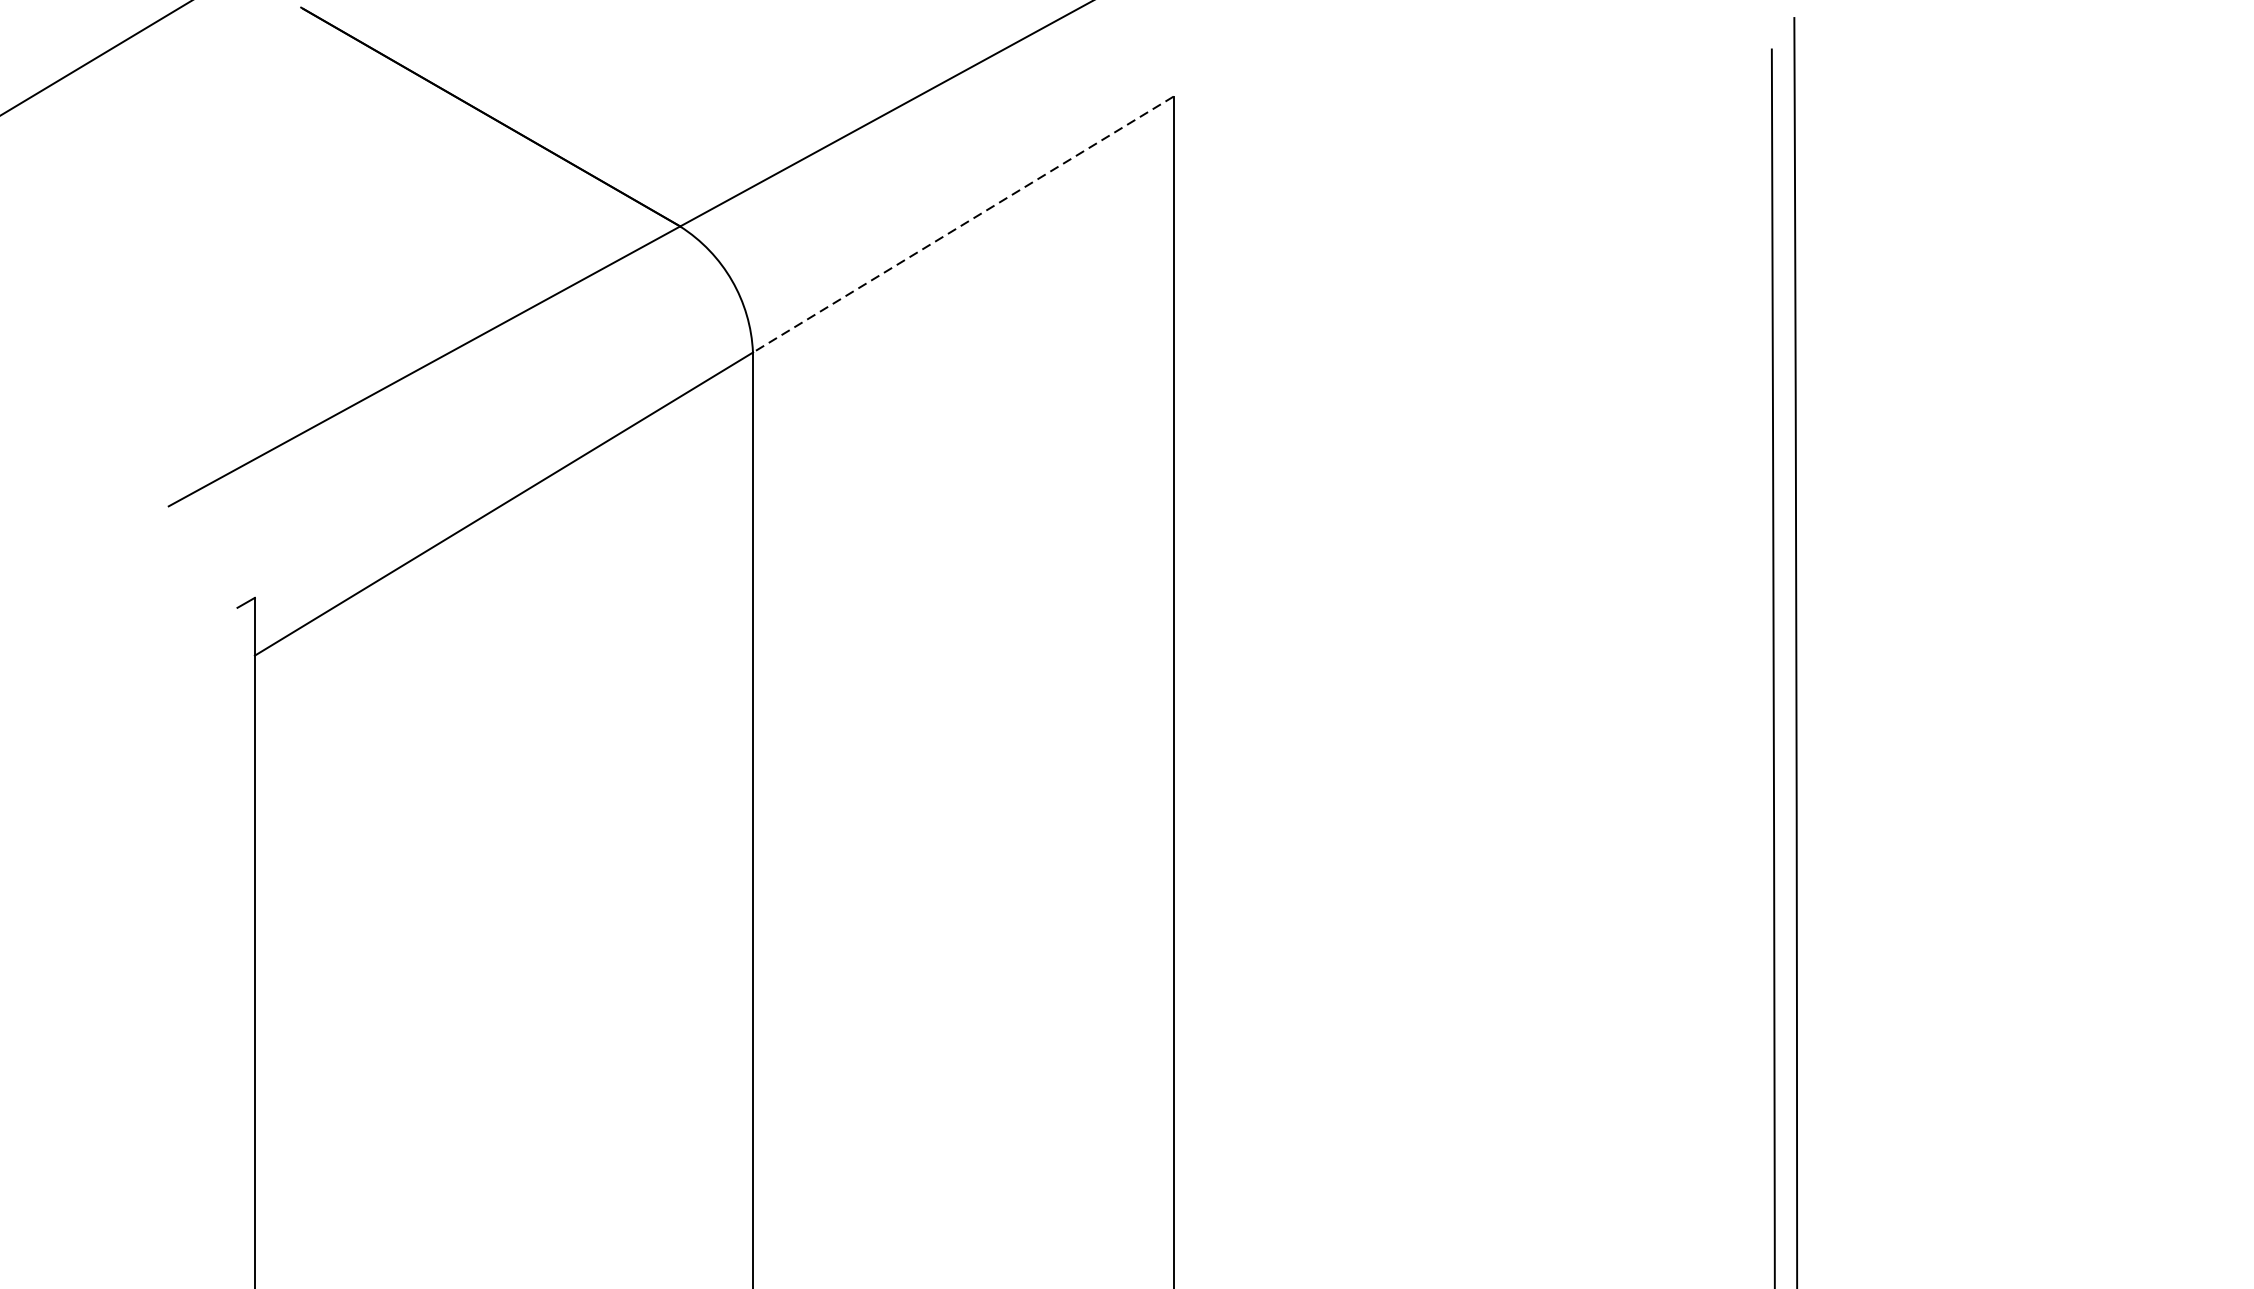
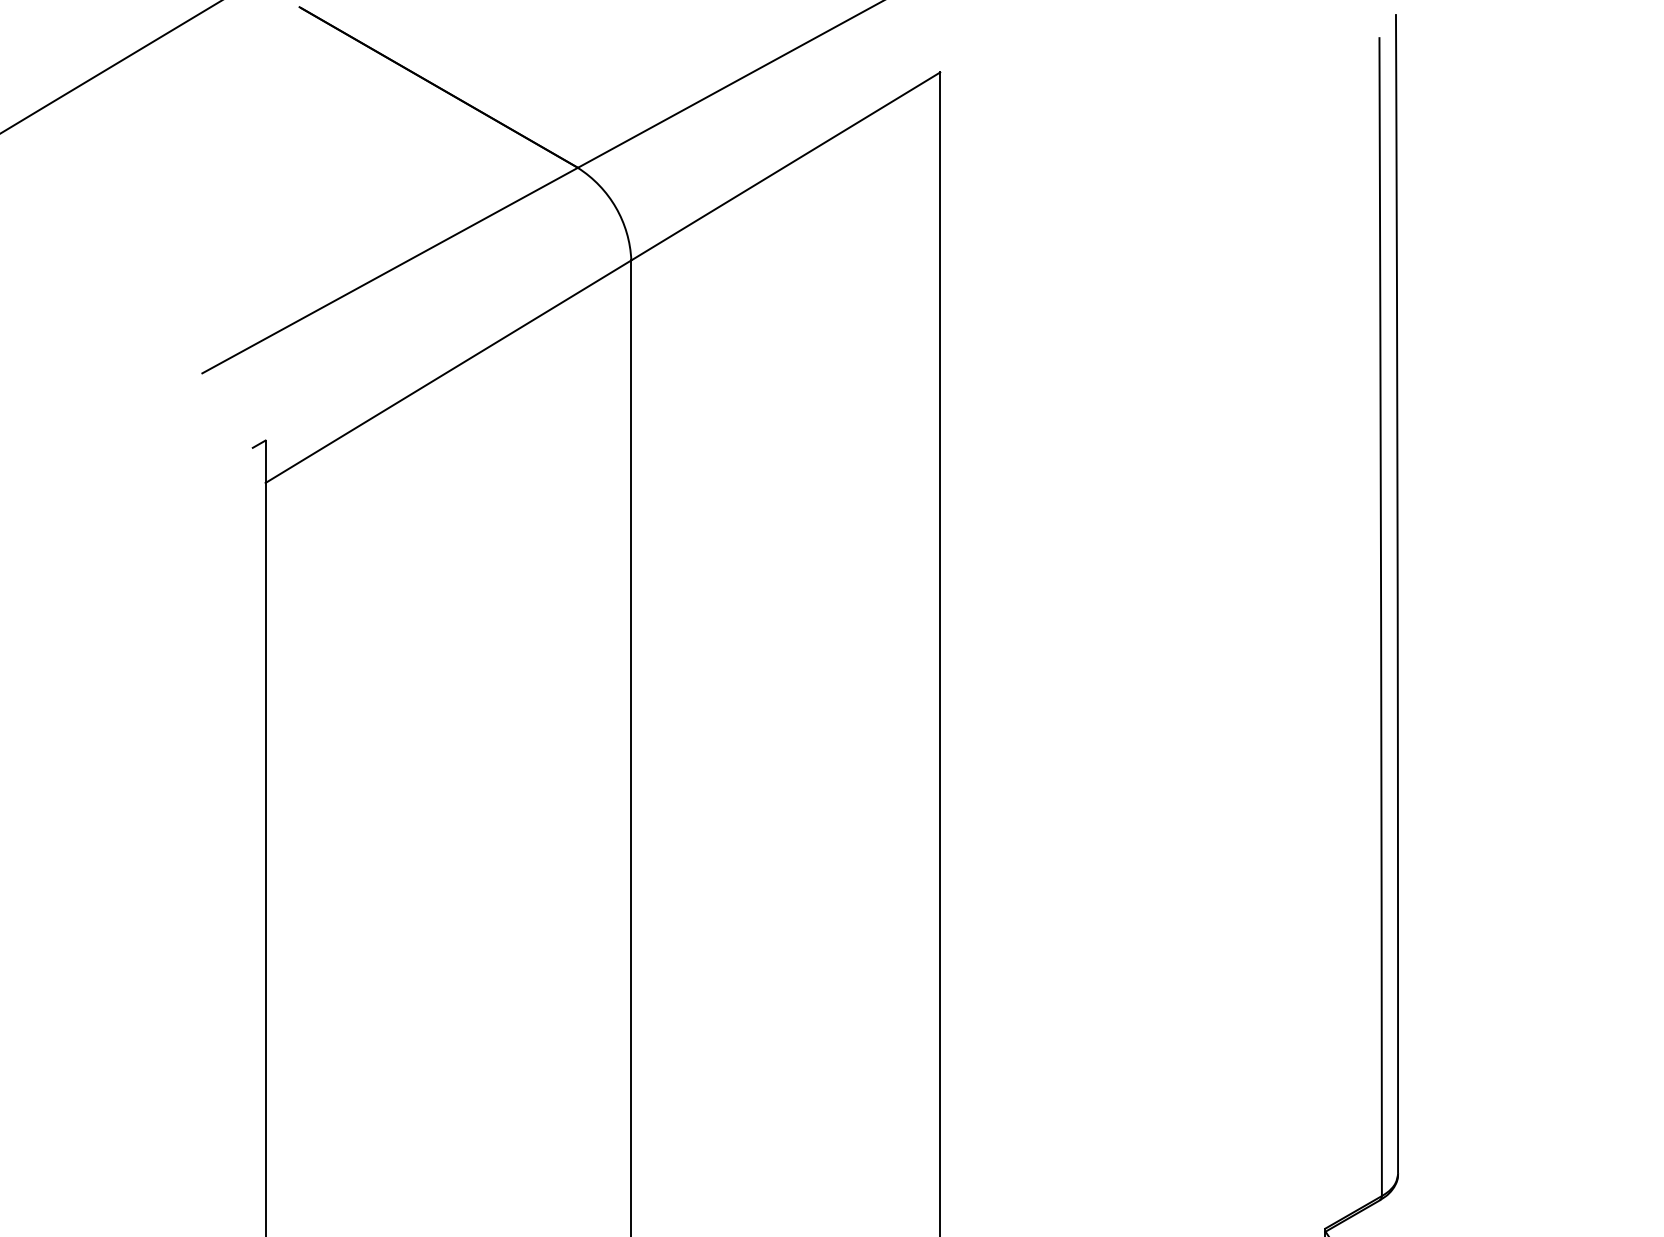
line: (962, 224) -> (785, 166), dashed -> solid

